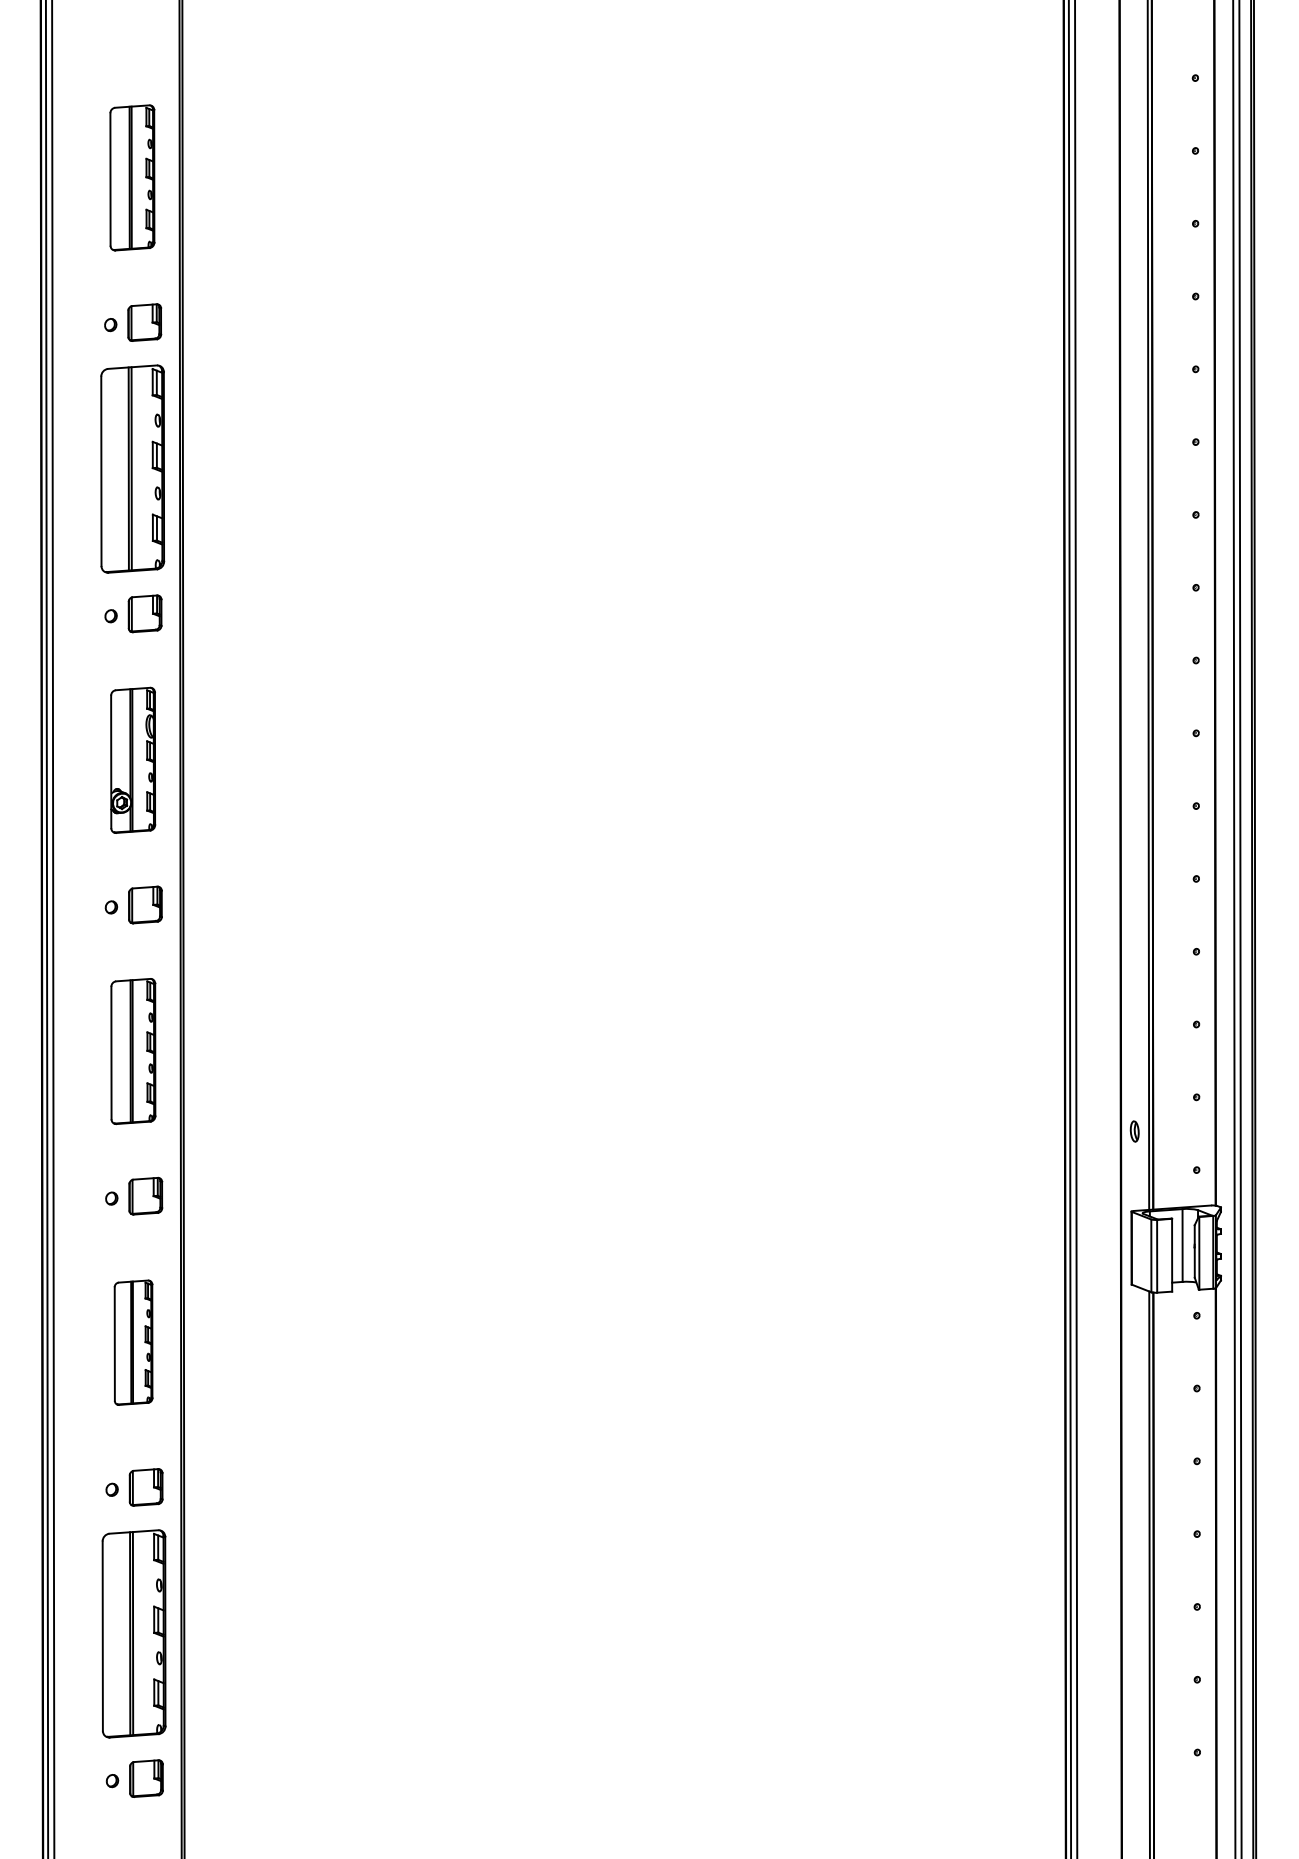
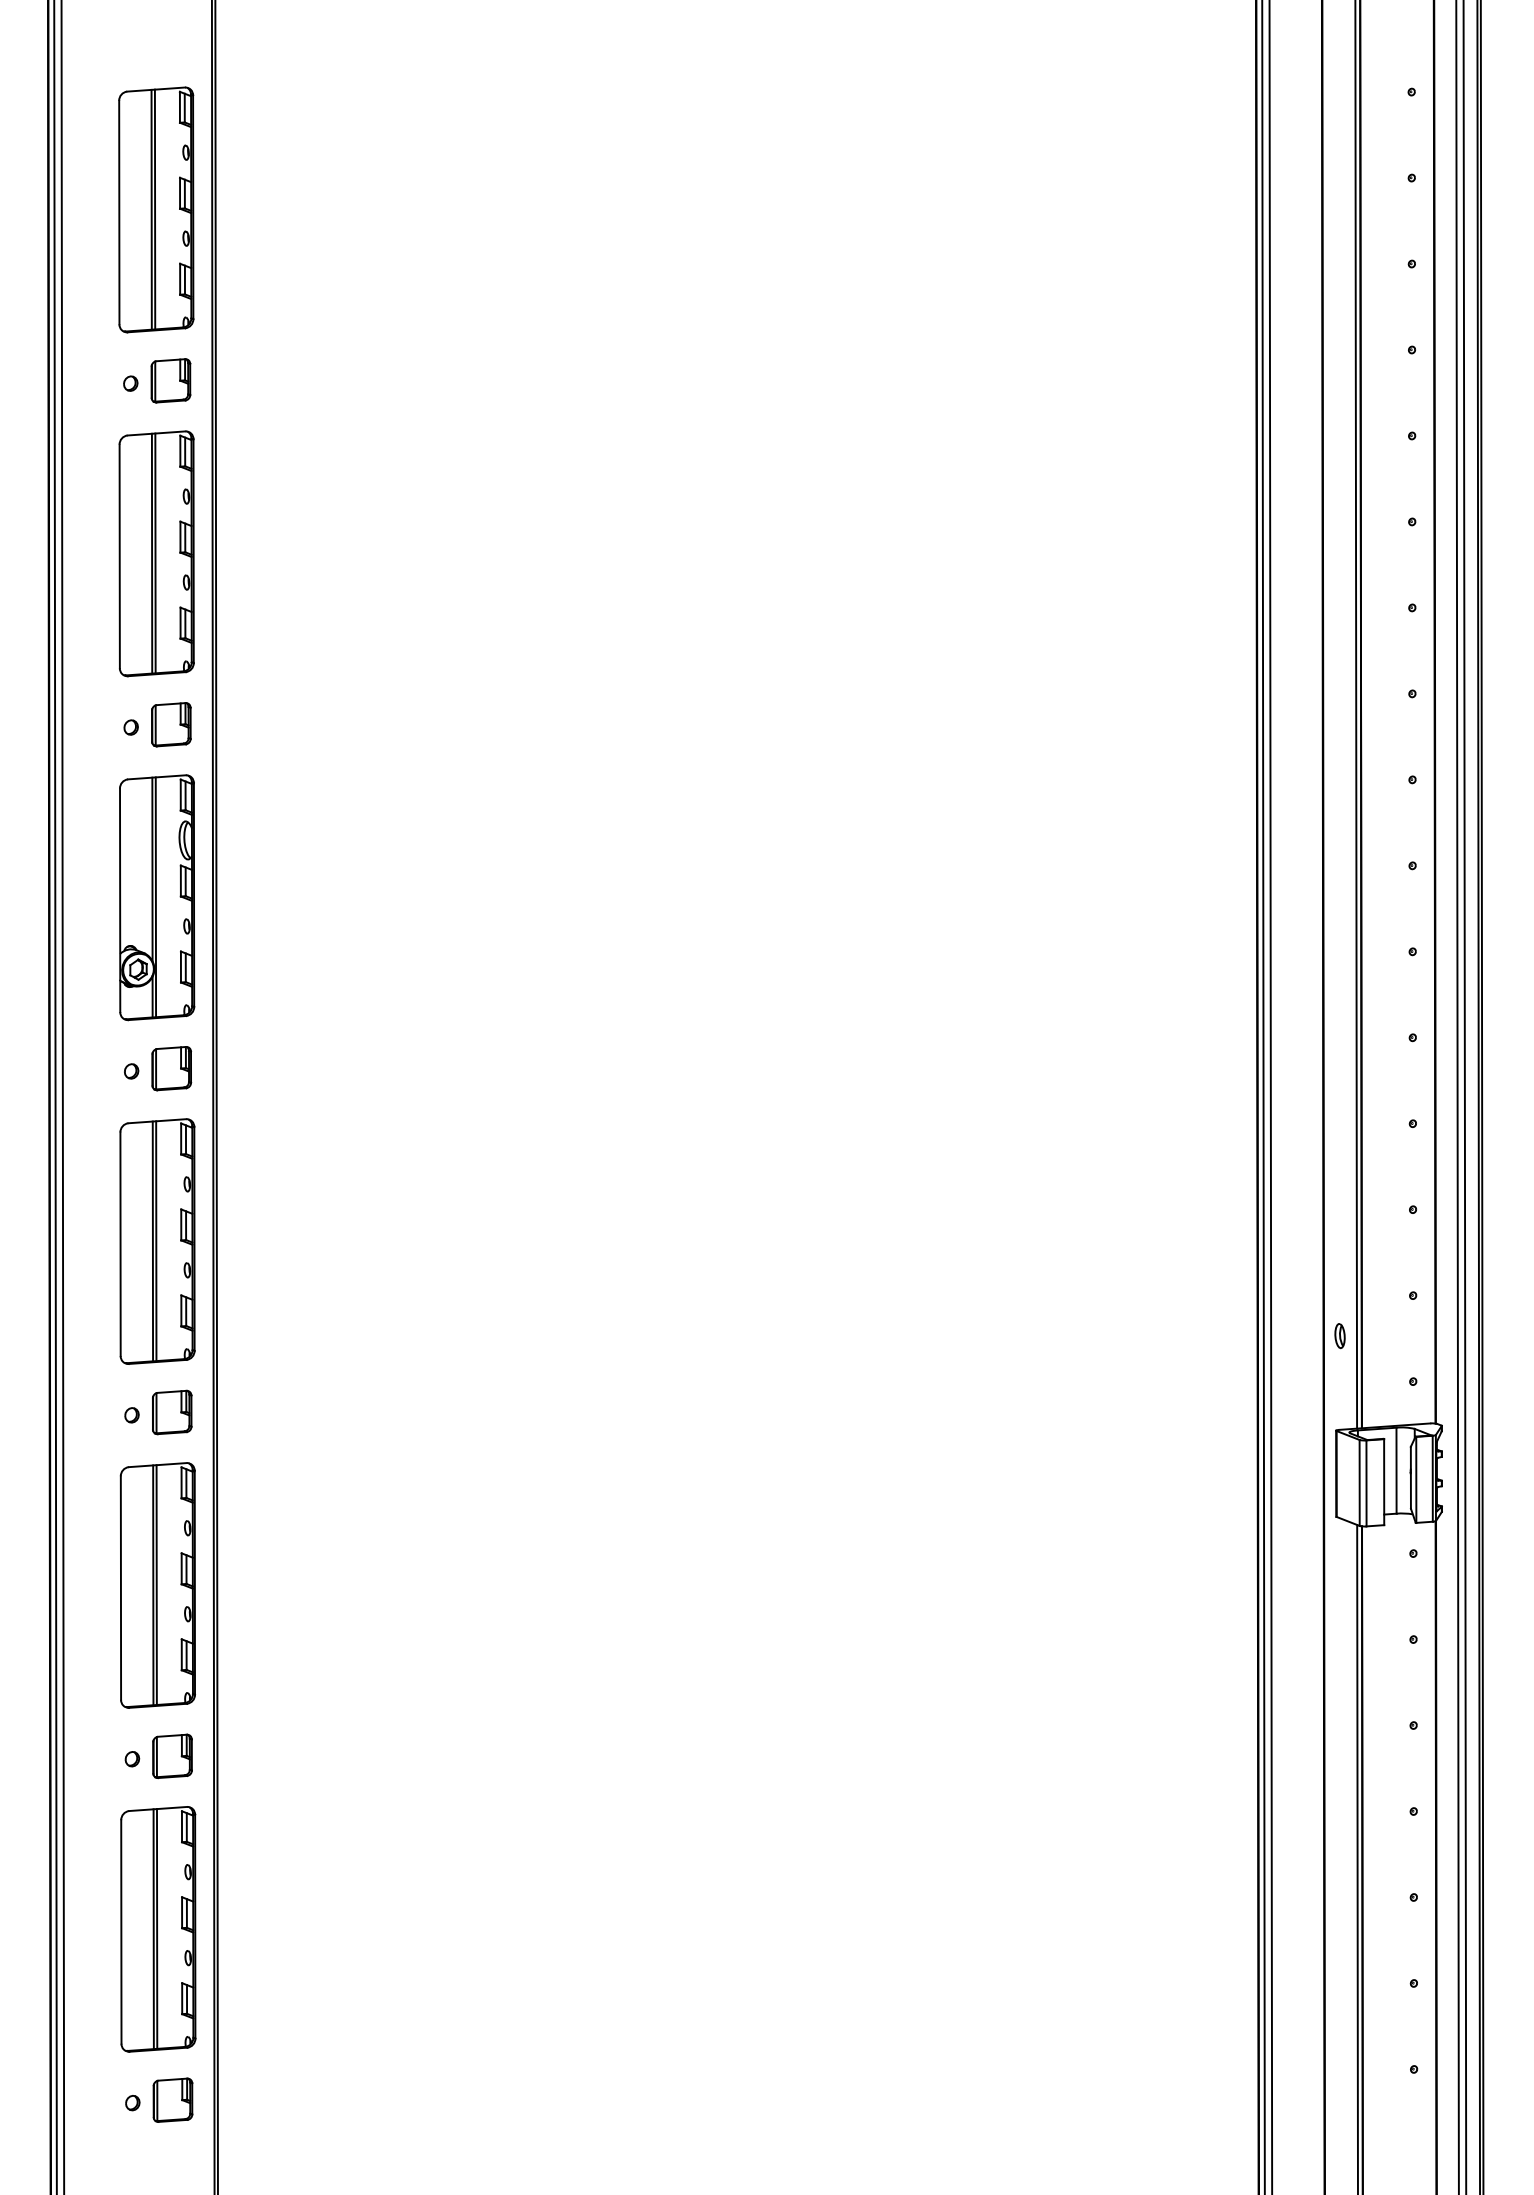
part: (132, 177) -> (156, 209), size x1.43
part: (133, 760) -> (157, 897), size x1.43
part: (133, 1051) -> (157, 1241), size x1.43
part: (133, 1342) -> (157, 1585), size x1.67

